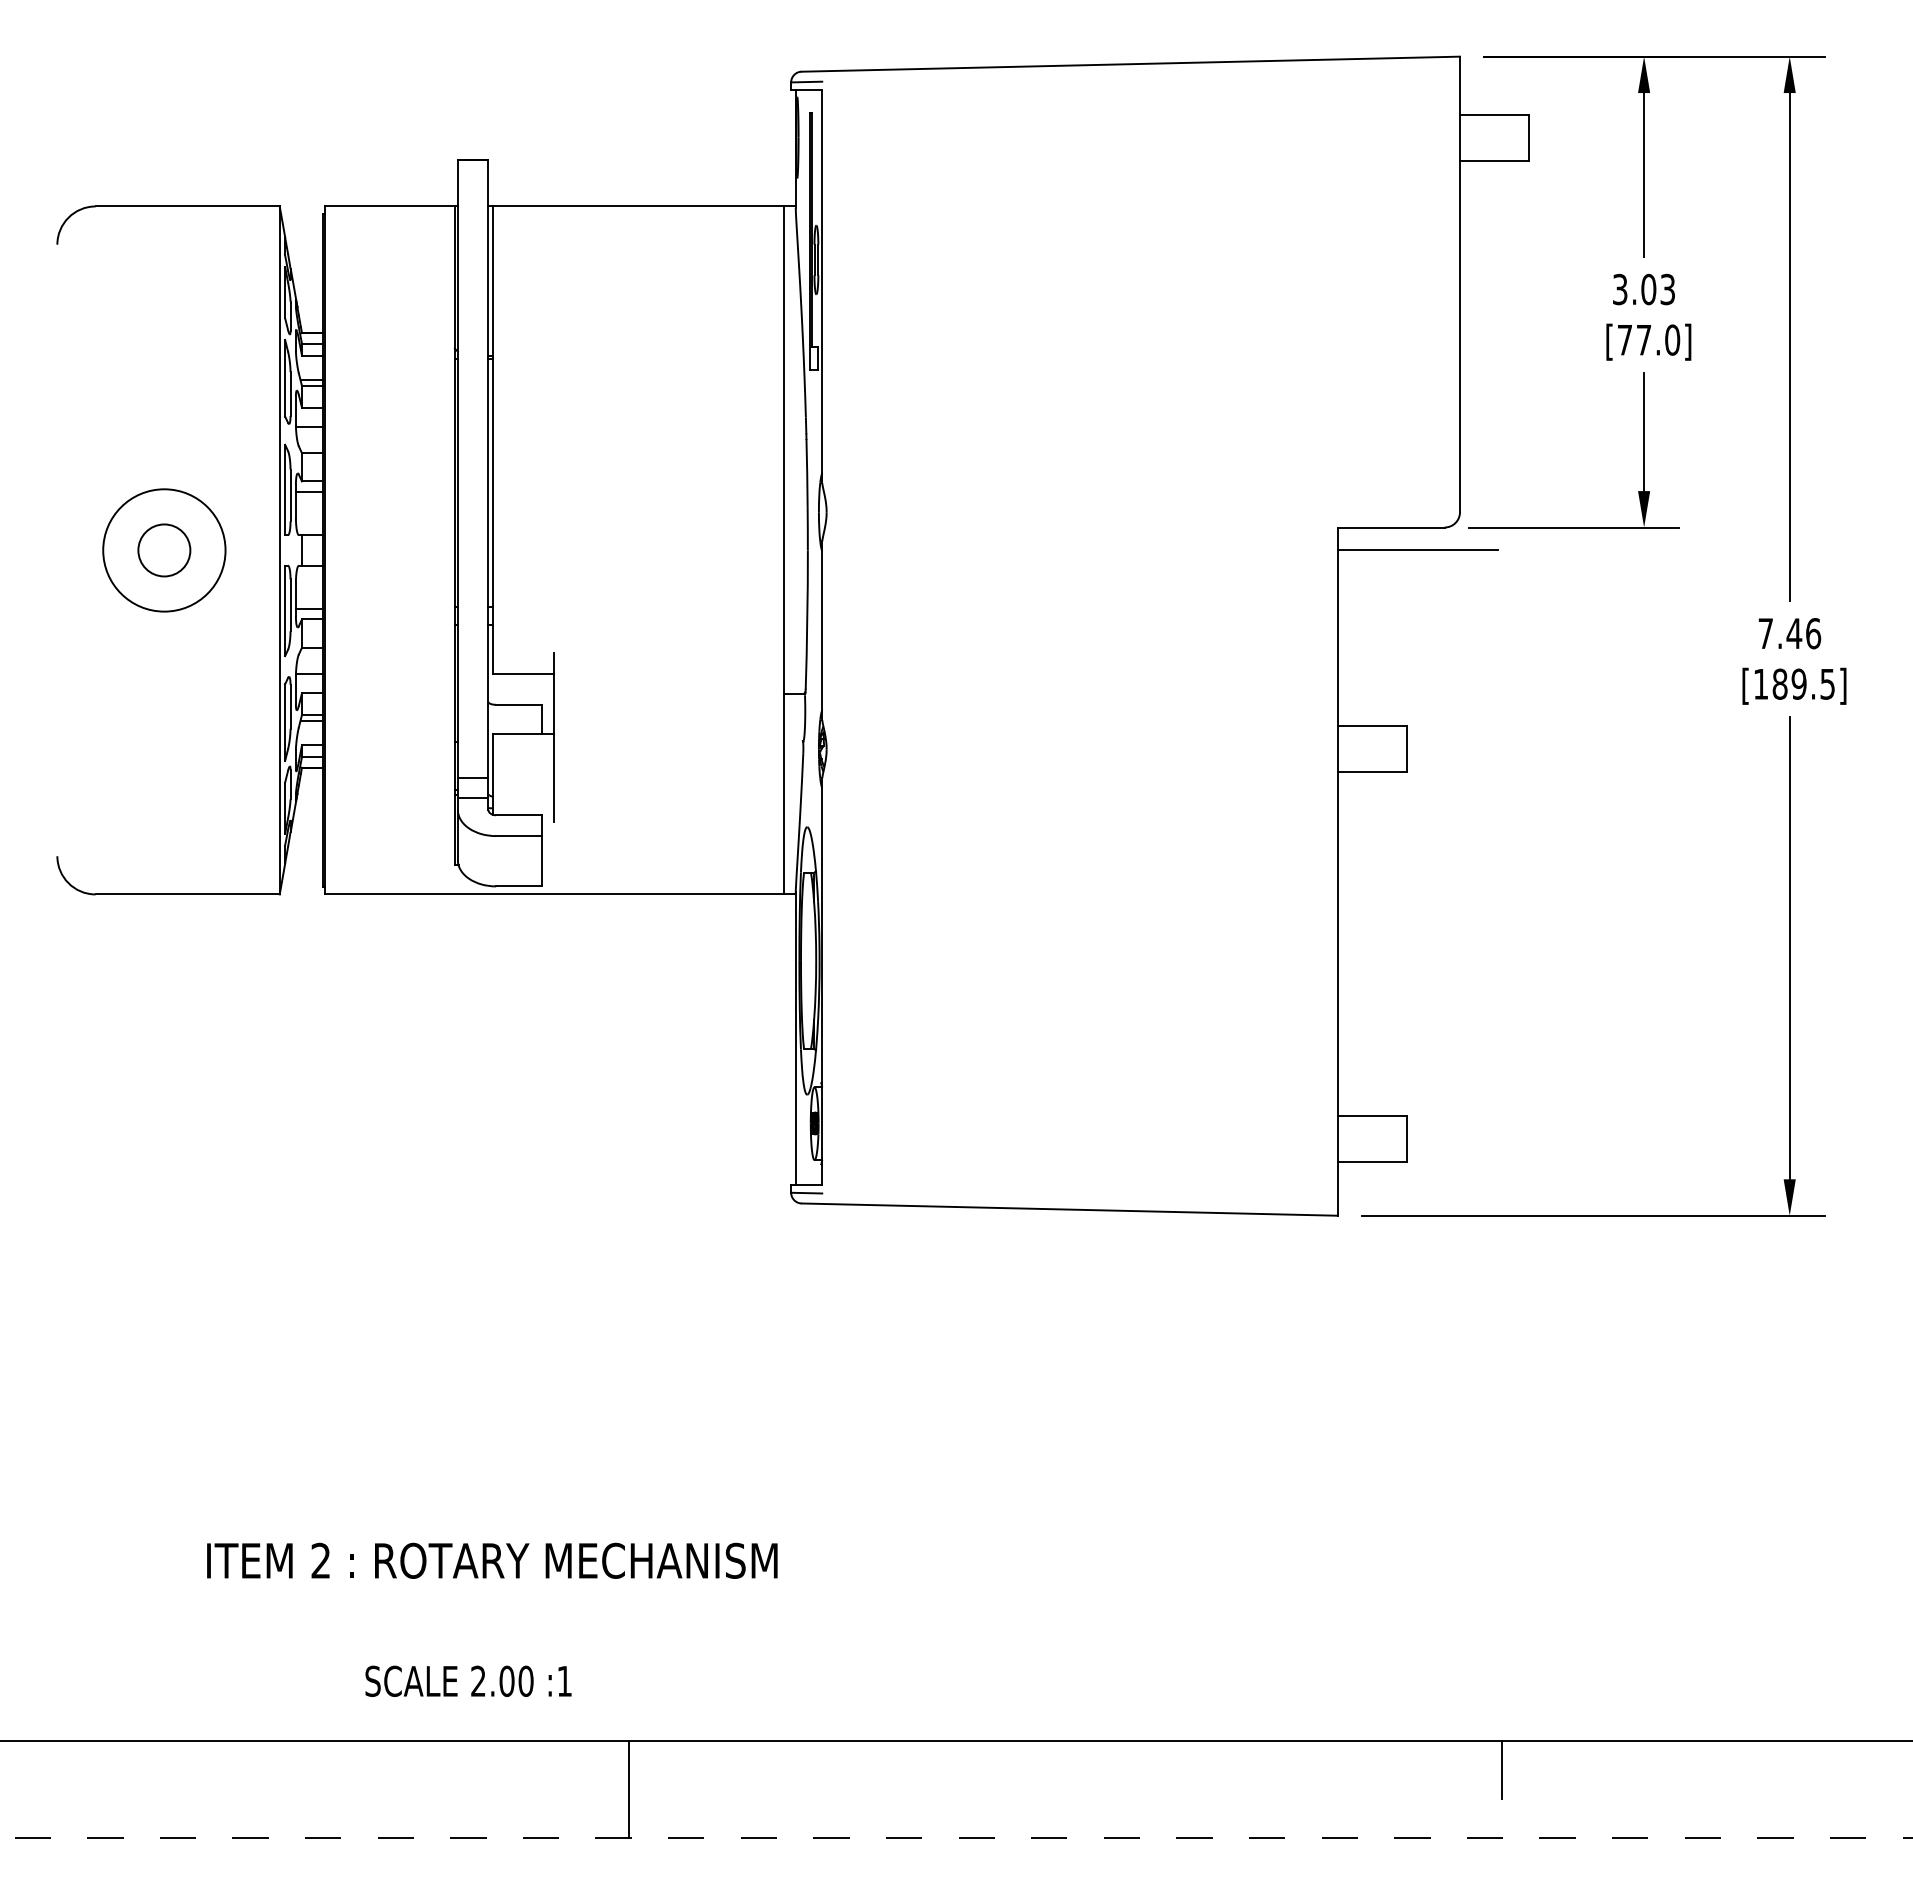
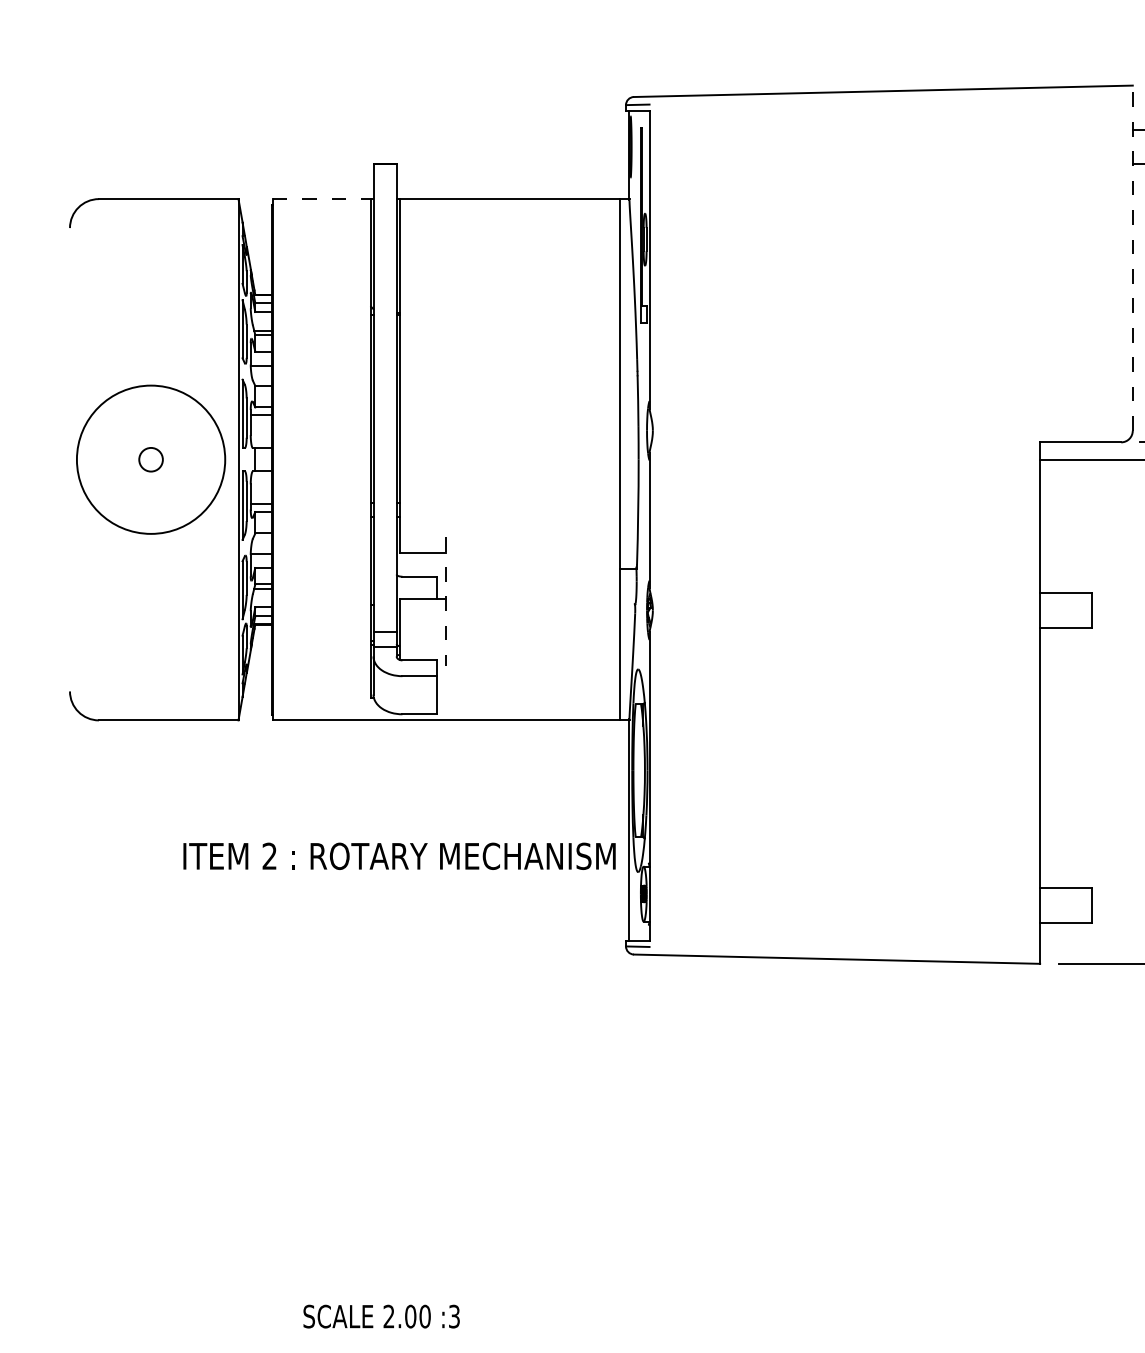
line: (391, 206) -> (323, 199), solid -> dashed
line: (1460, 284) -> (1133, 258), solid -> dashed
circle: (164, 550) -> (151, 459), size x0.6
circle: (164, 550) -> (151, 459), size x1.6
line: (554, 737) -> (446, 601), solid -> dashed
text: (492, 1560) -> (399, 856), moved
text: (564, 1680) -> (454, 1315), :1 -> :3

